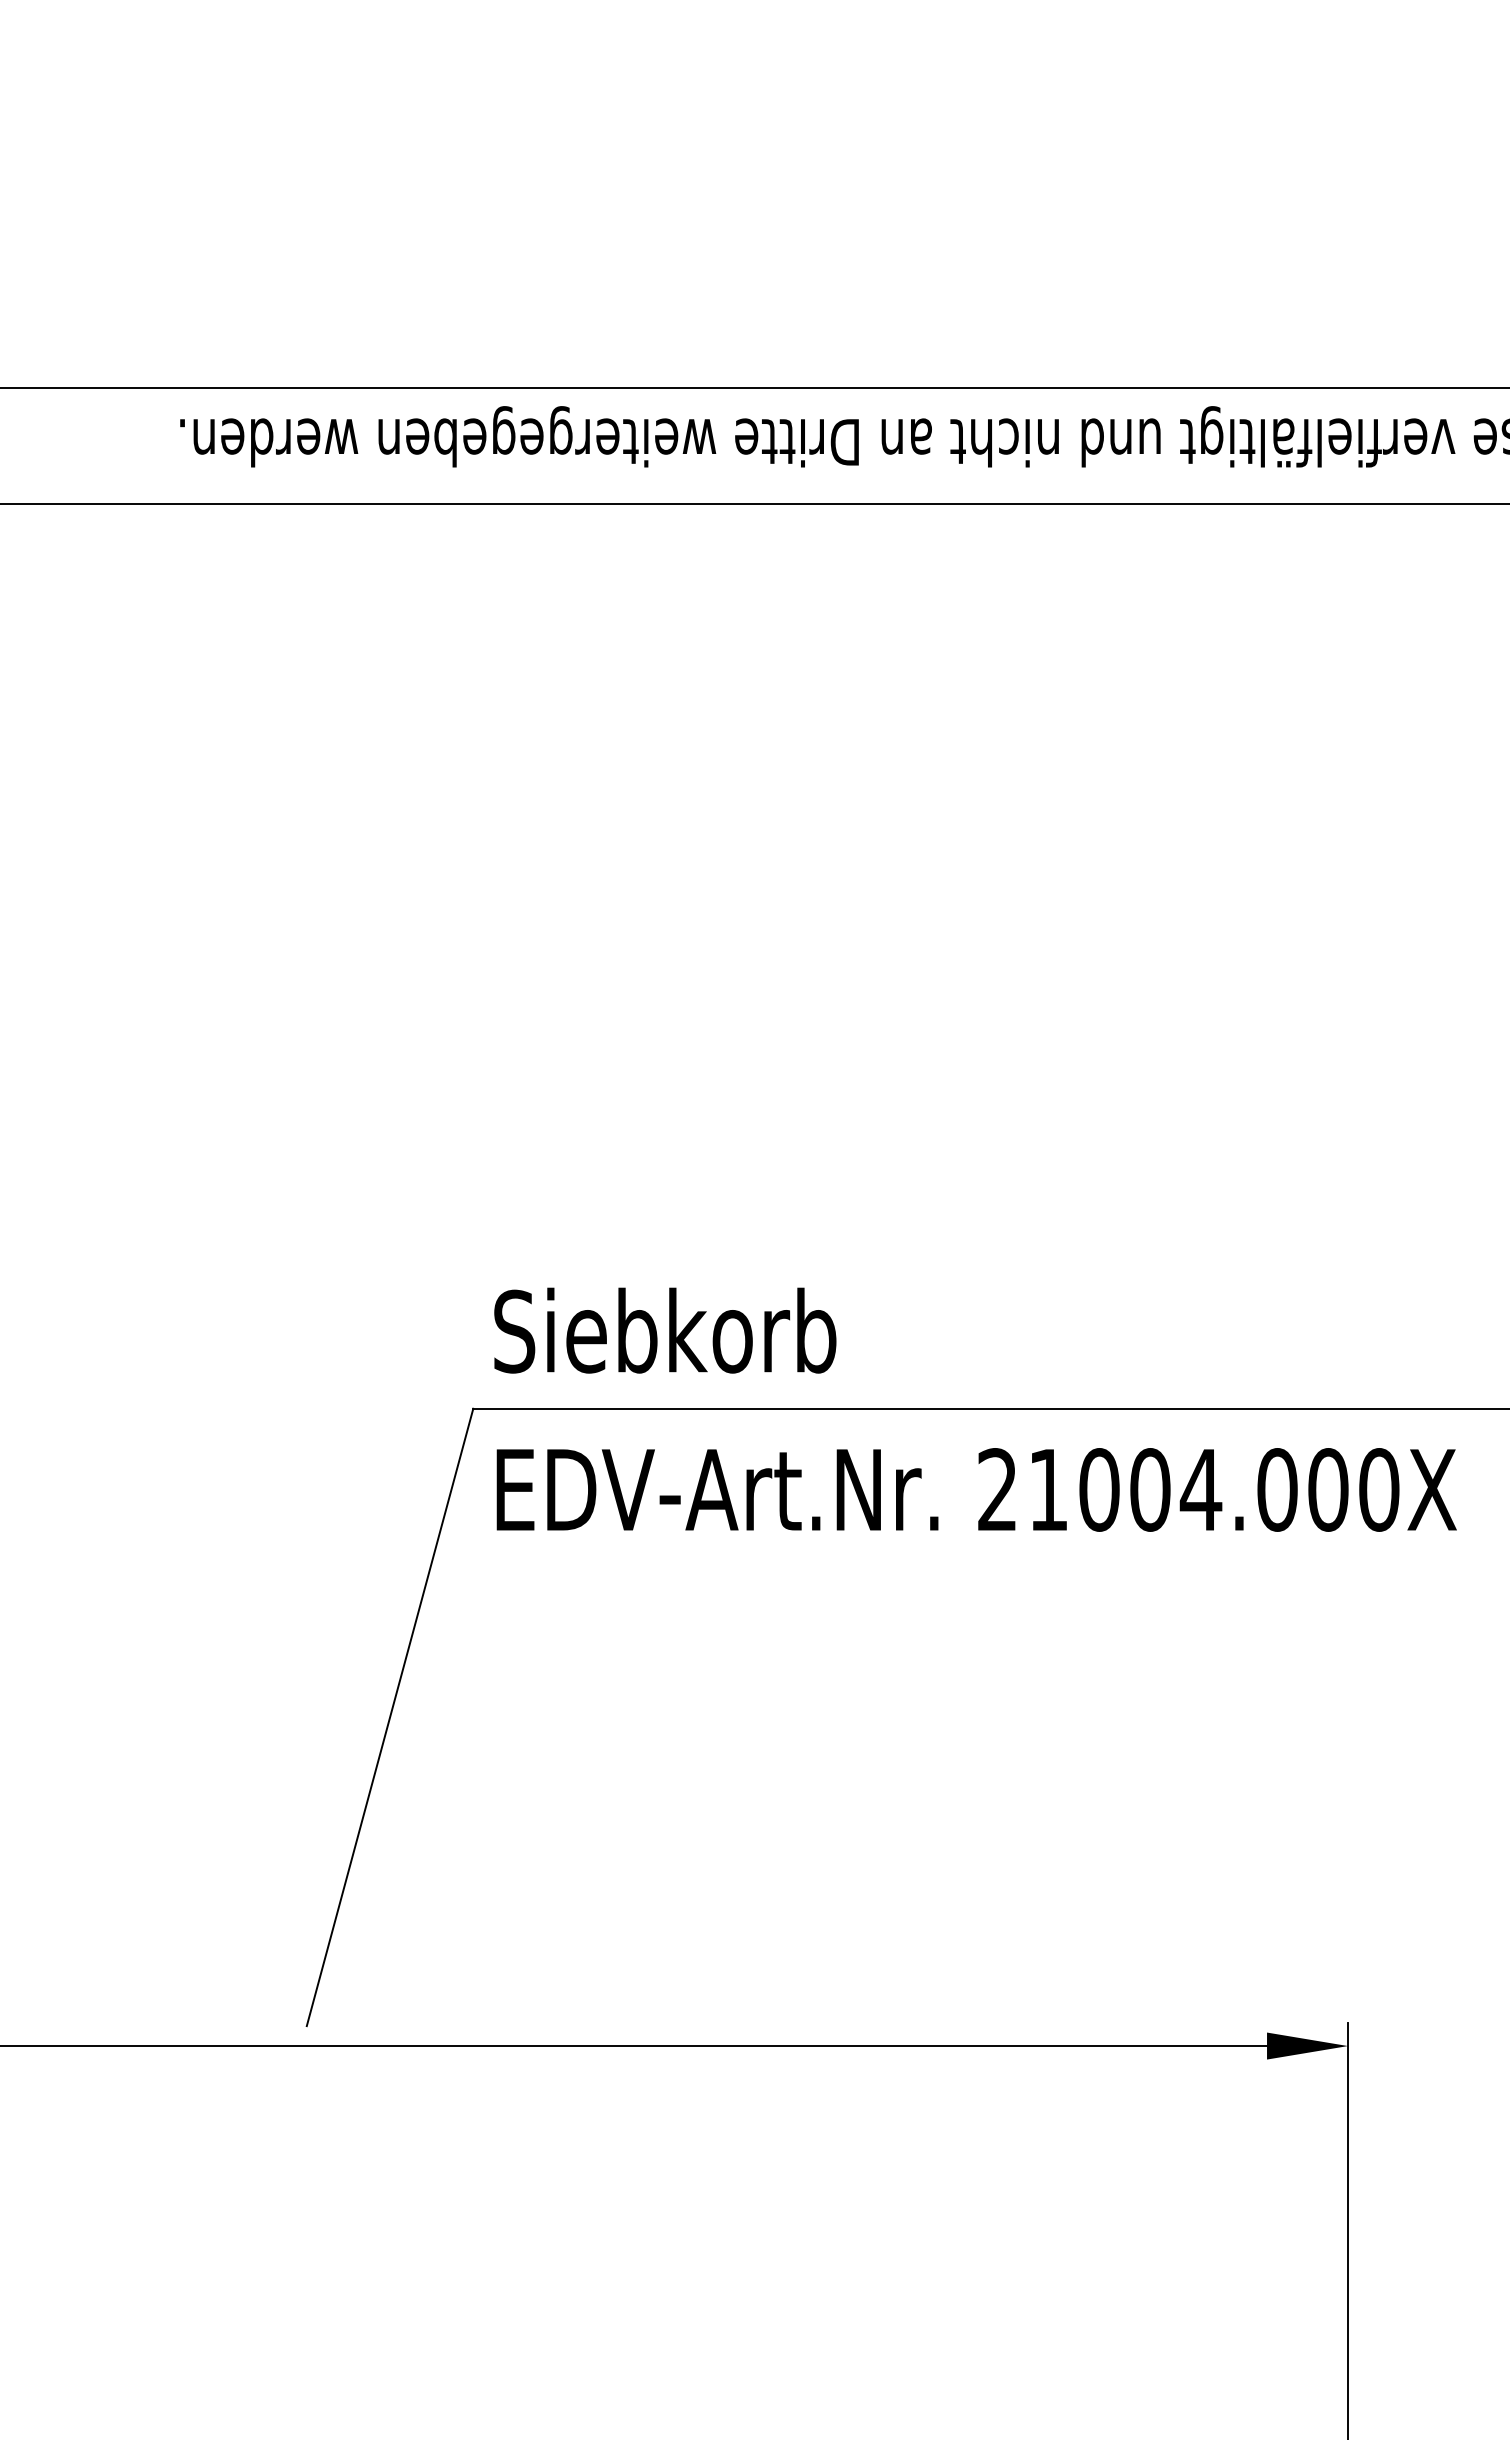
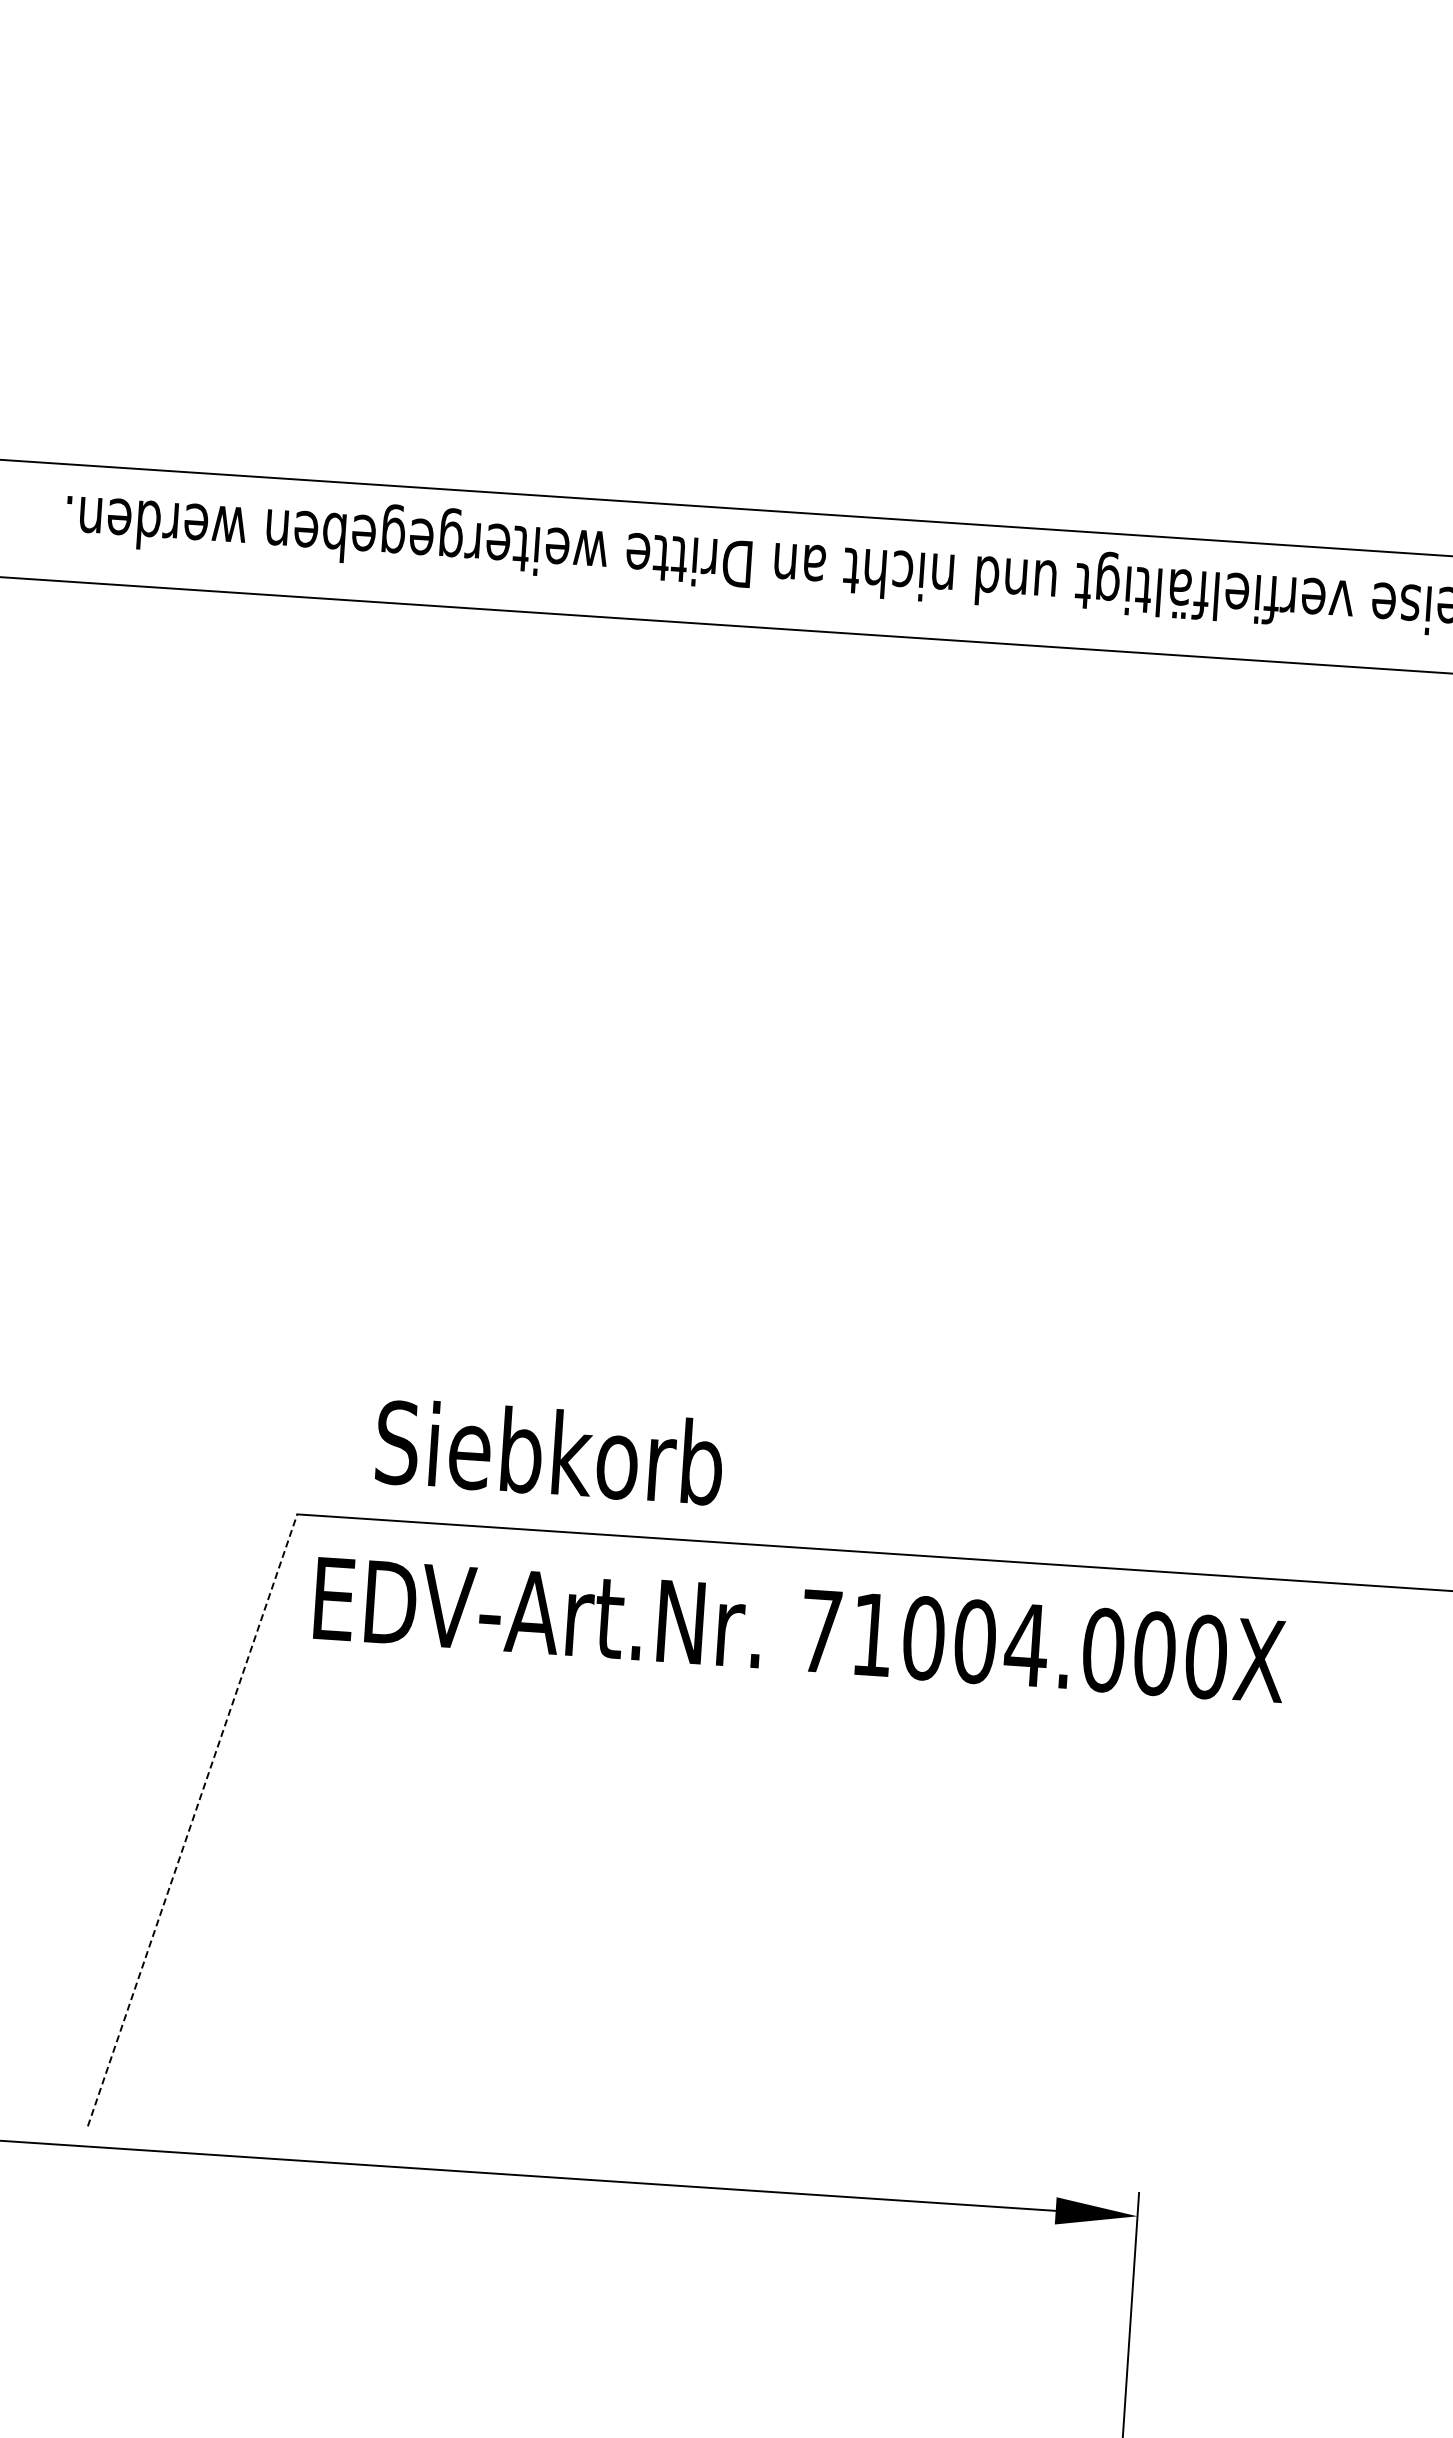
text: (665, 1330) -> (550, 1451), moved
text: (997, 1489) -> (821, 1631), 21004.000X -> 71004.000X
line: (390, 1717) -> (193, 1820), solid -> dashed

